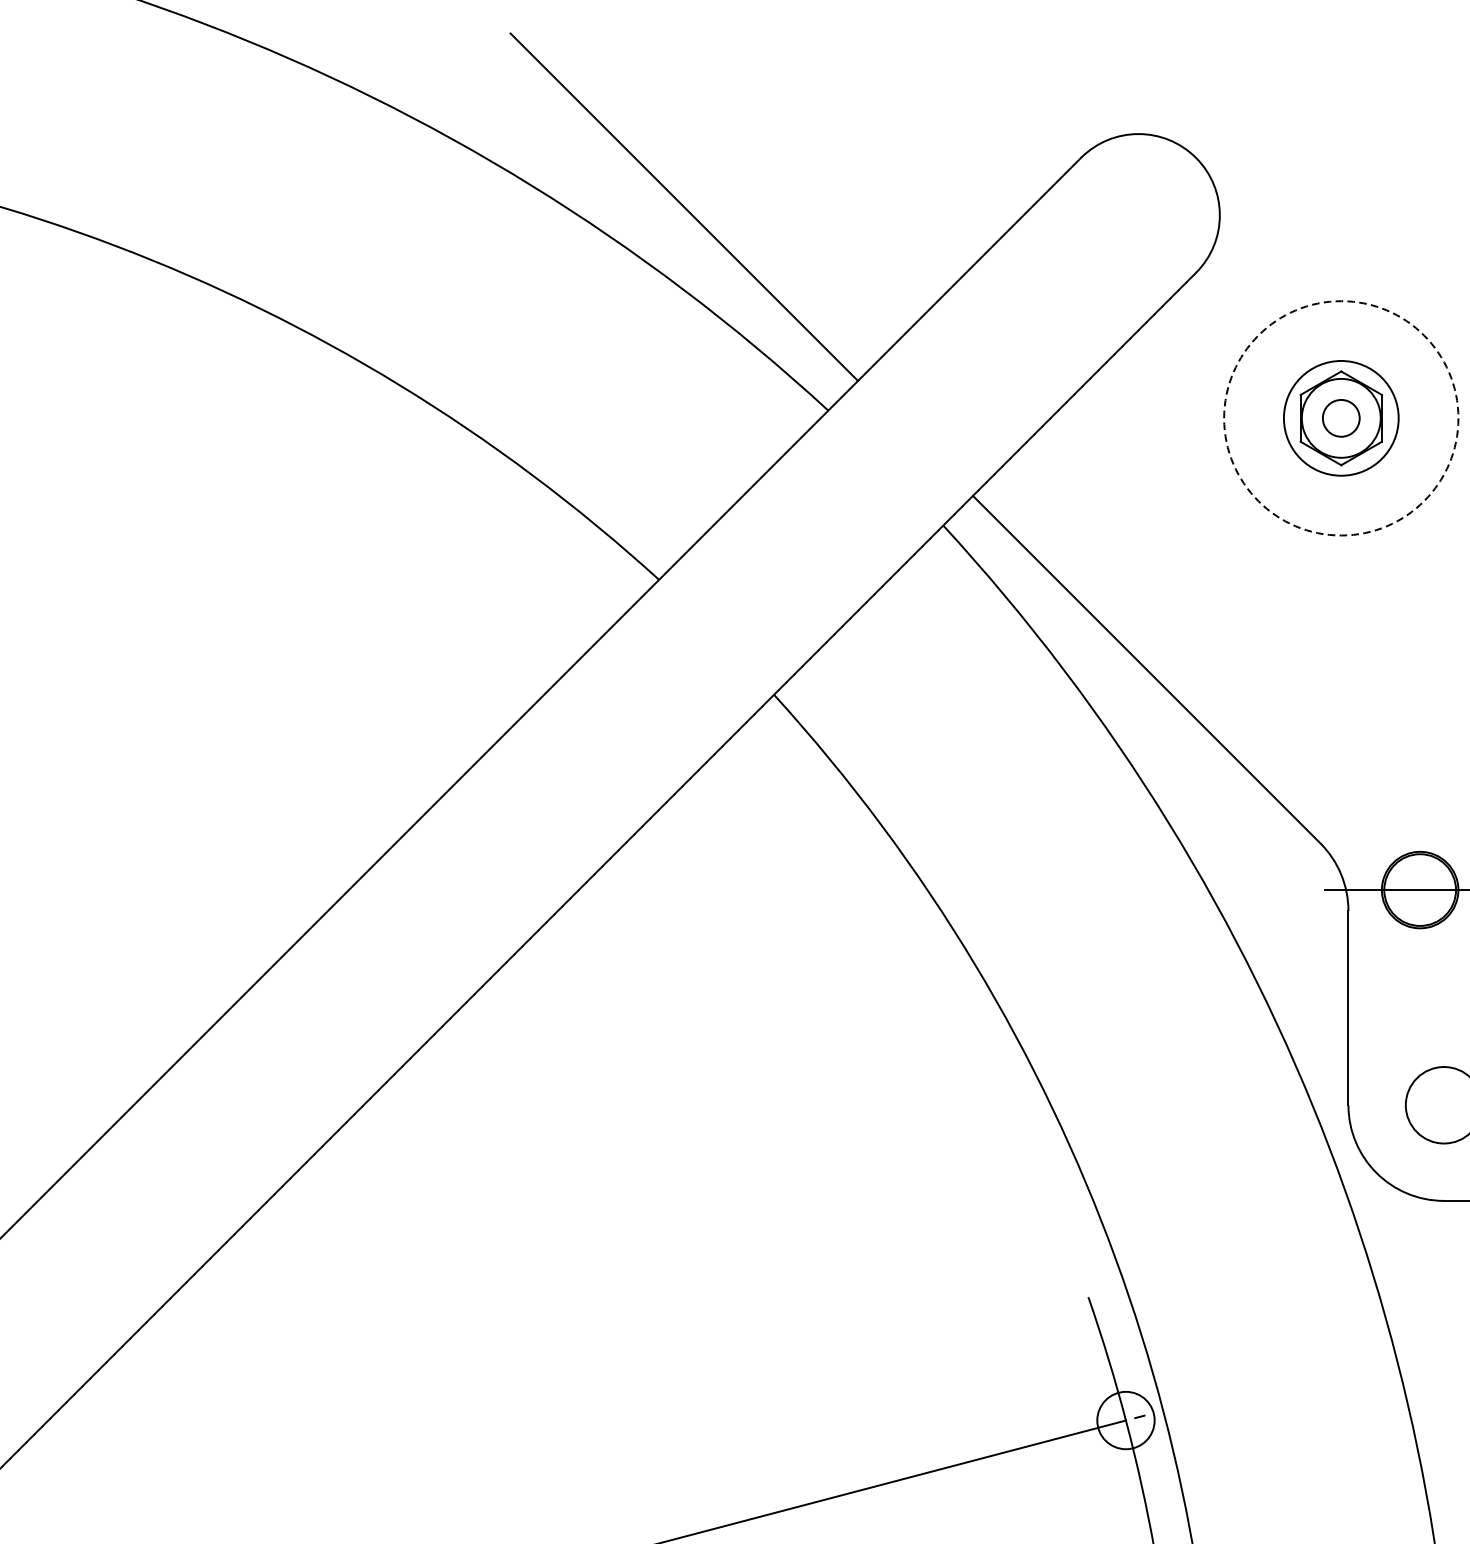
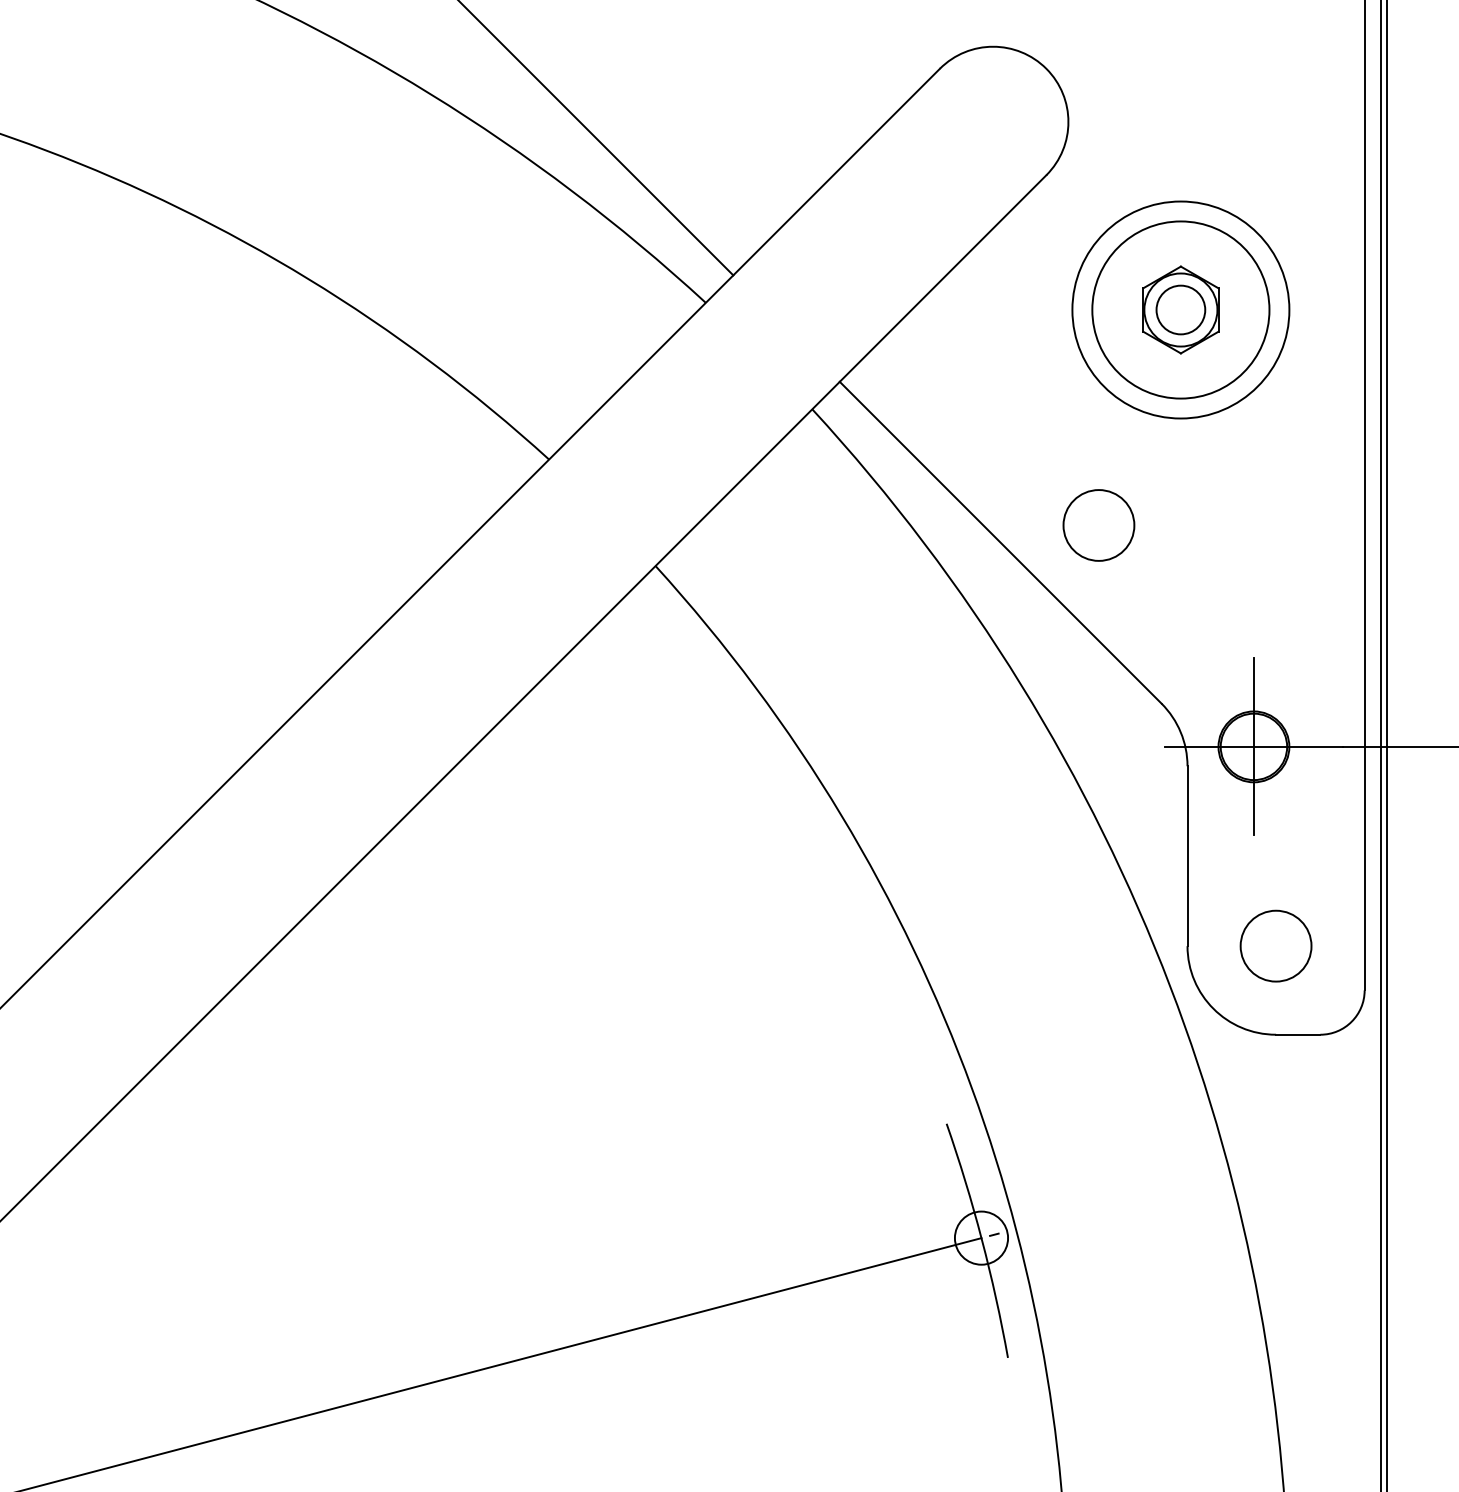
circle: (1340, 417) -> (1180, 309), dashed -> solid
circle: (1340, 417) -> (1180, 309), size x1.43
circle: (1340, 417) -> (1180, 309), size x1.67
circle: (1252, 651) -> (1098, 525), added
line: (1419, 889) -> (1253, 746), added

